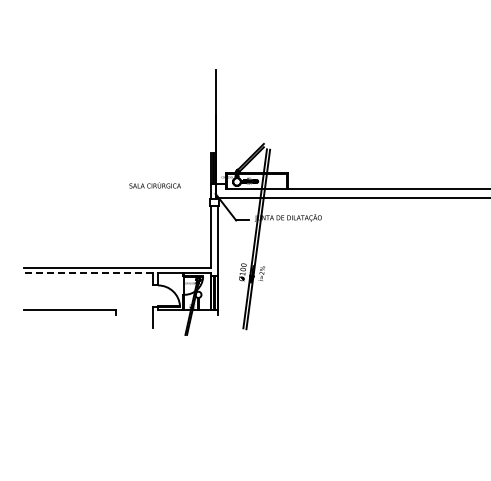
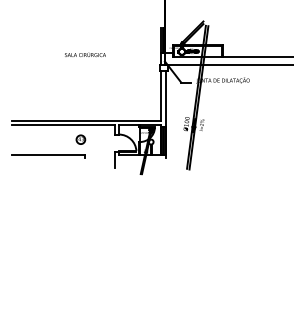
text: (154, 185) -> (84, 54), moved
line: (88, 272) -> (63, 124), dashed -> solid
part: (110, 291) -> (80, 139), added

